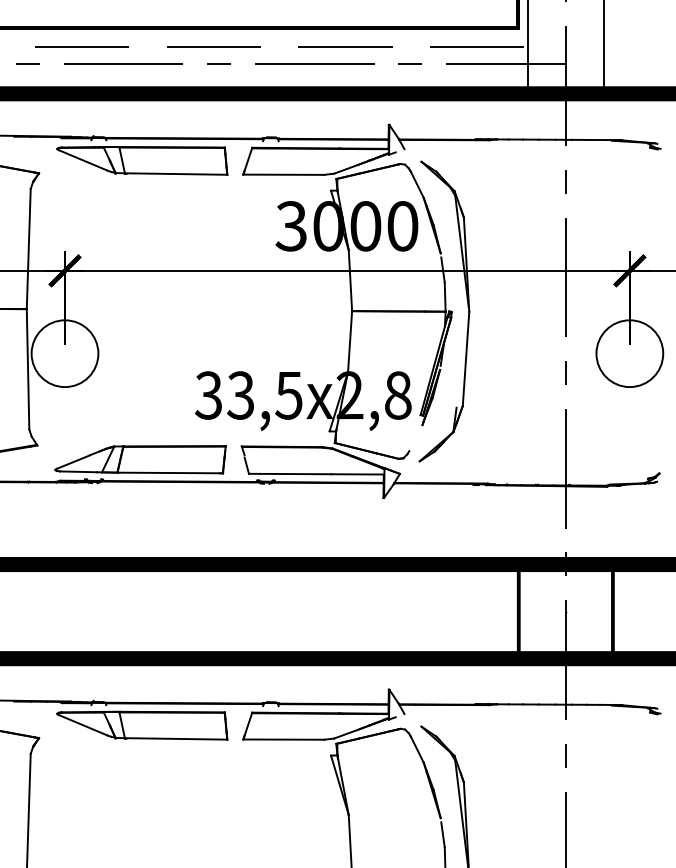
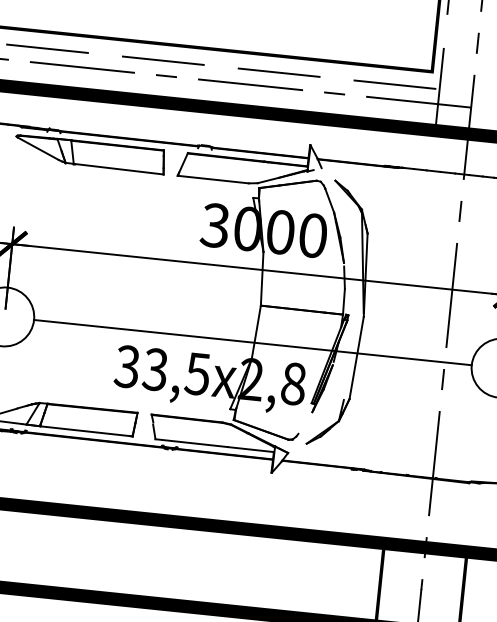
line: (347, 353) -> (252, 342), added

